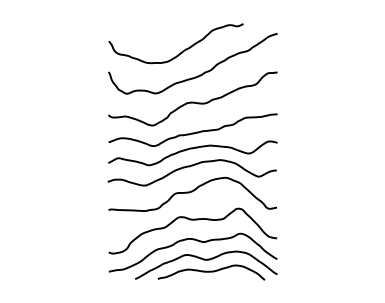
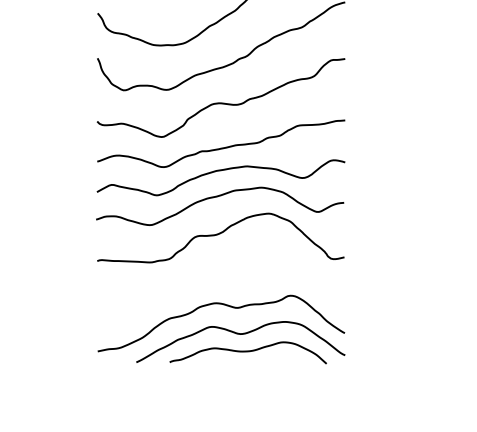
curve: (192, 220) -> (220, 276), removed

